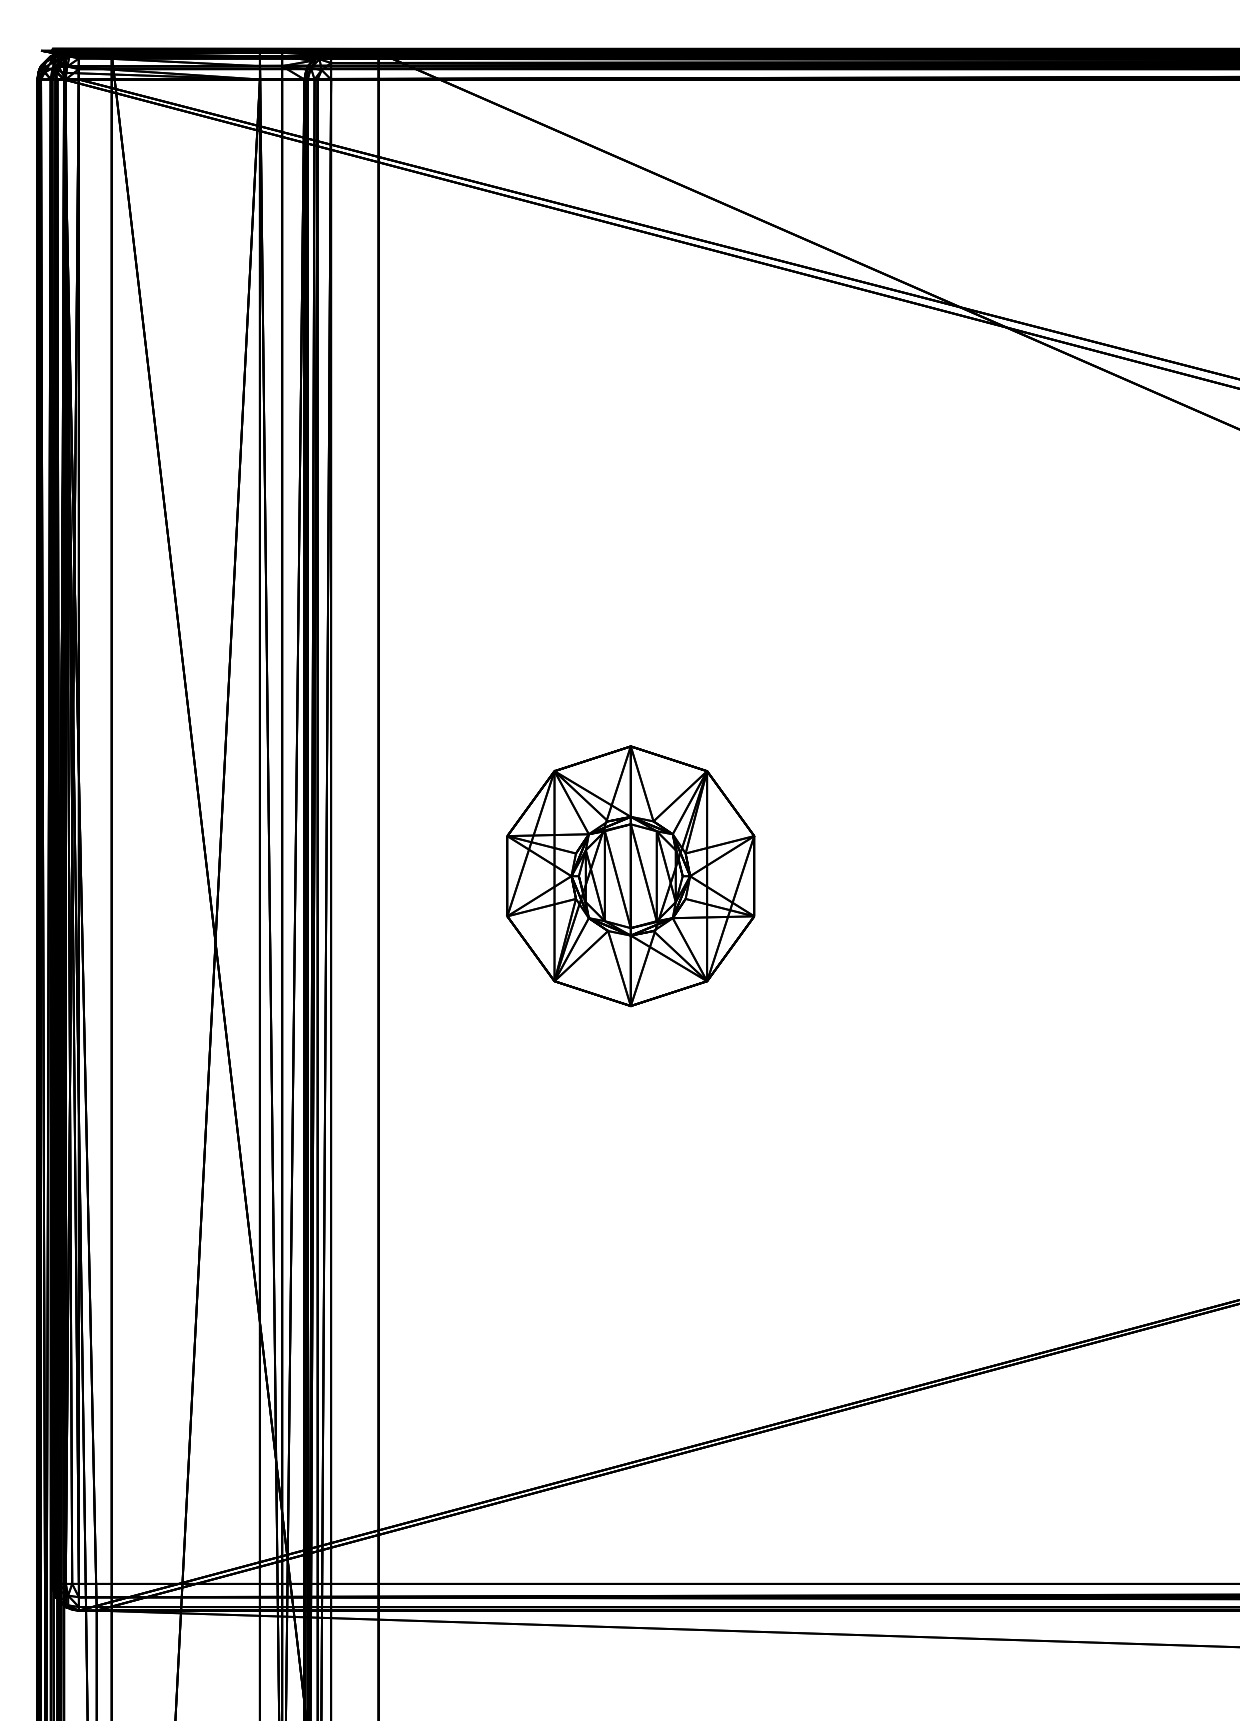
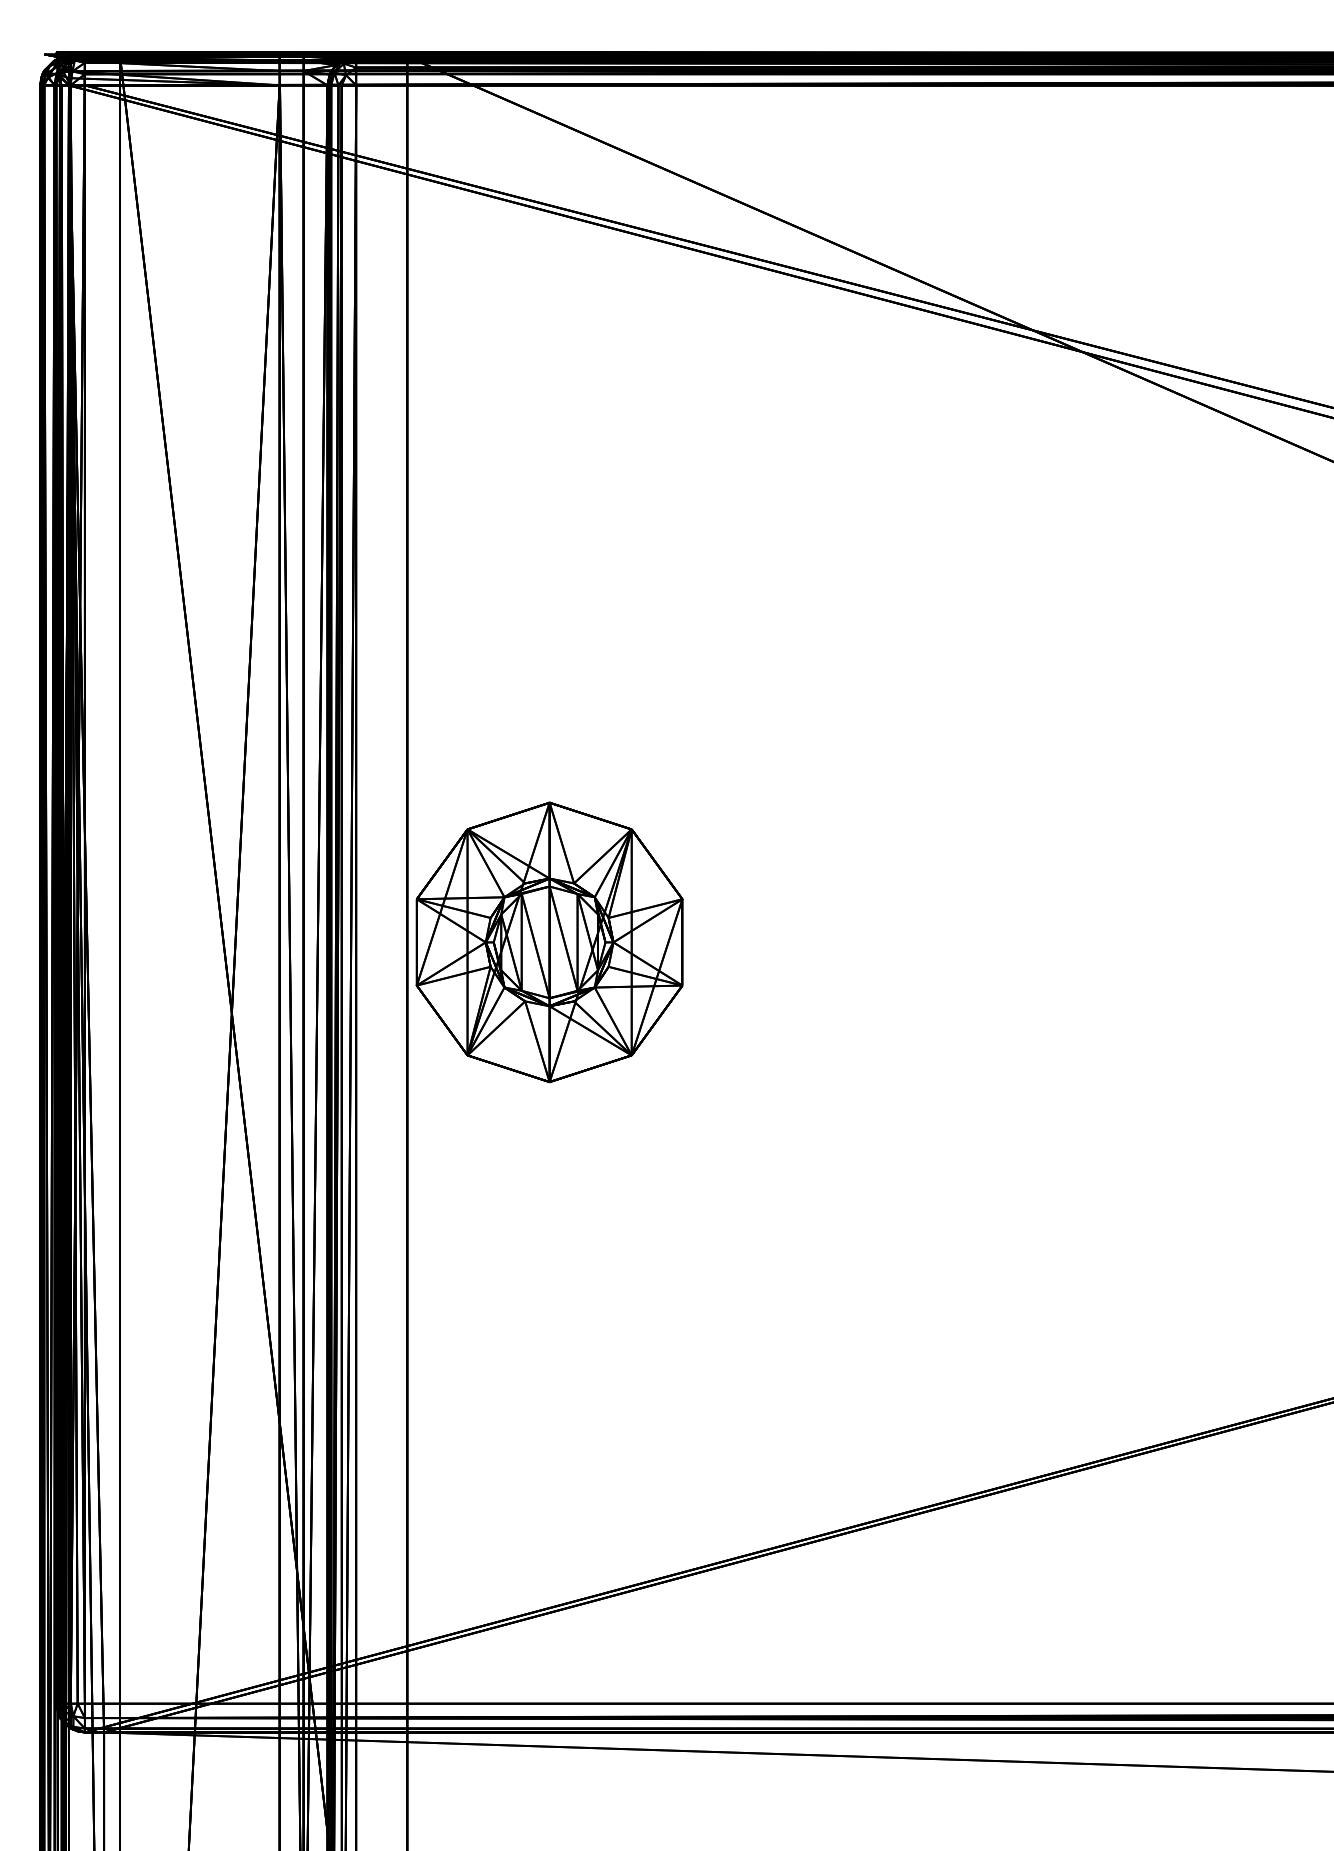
part: (630, 876) -> (549, 942), moved

